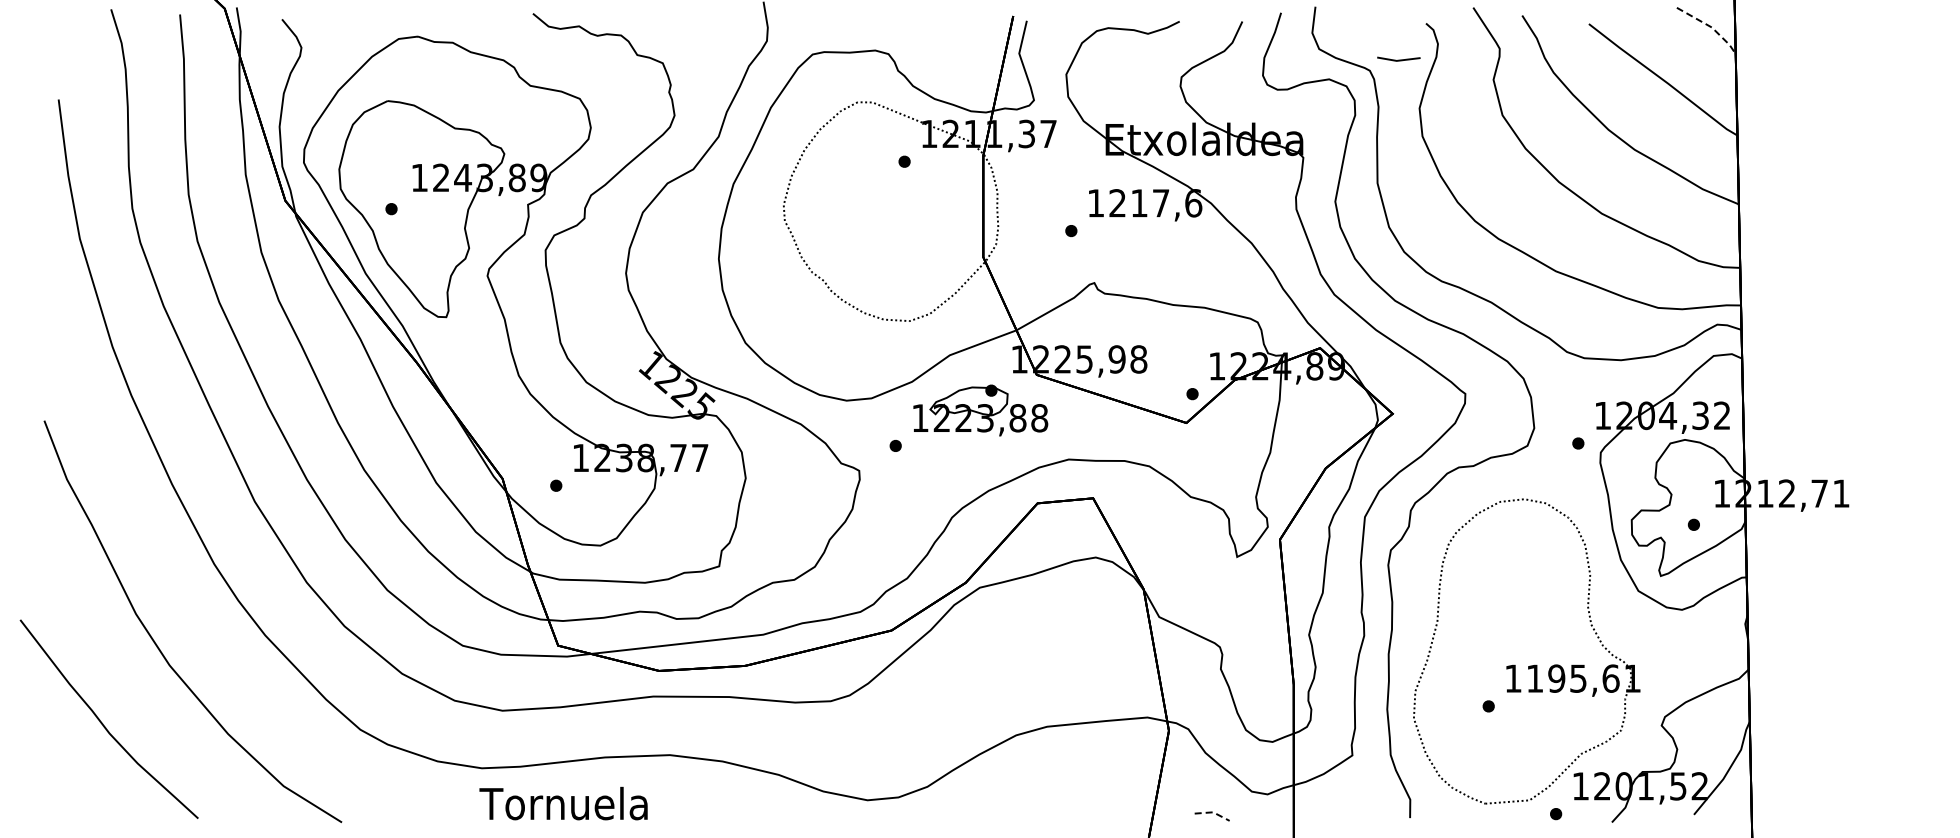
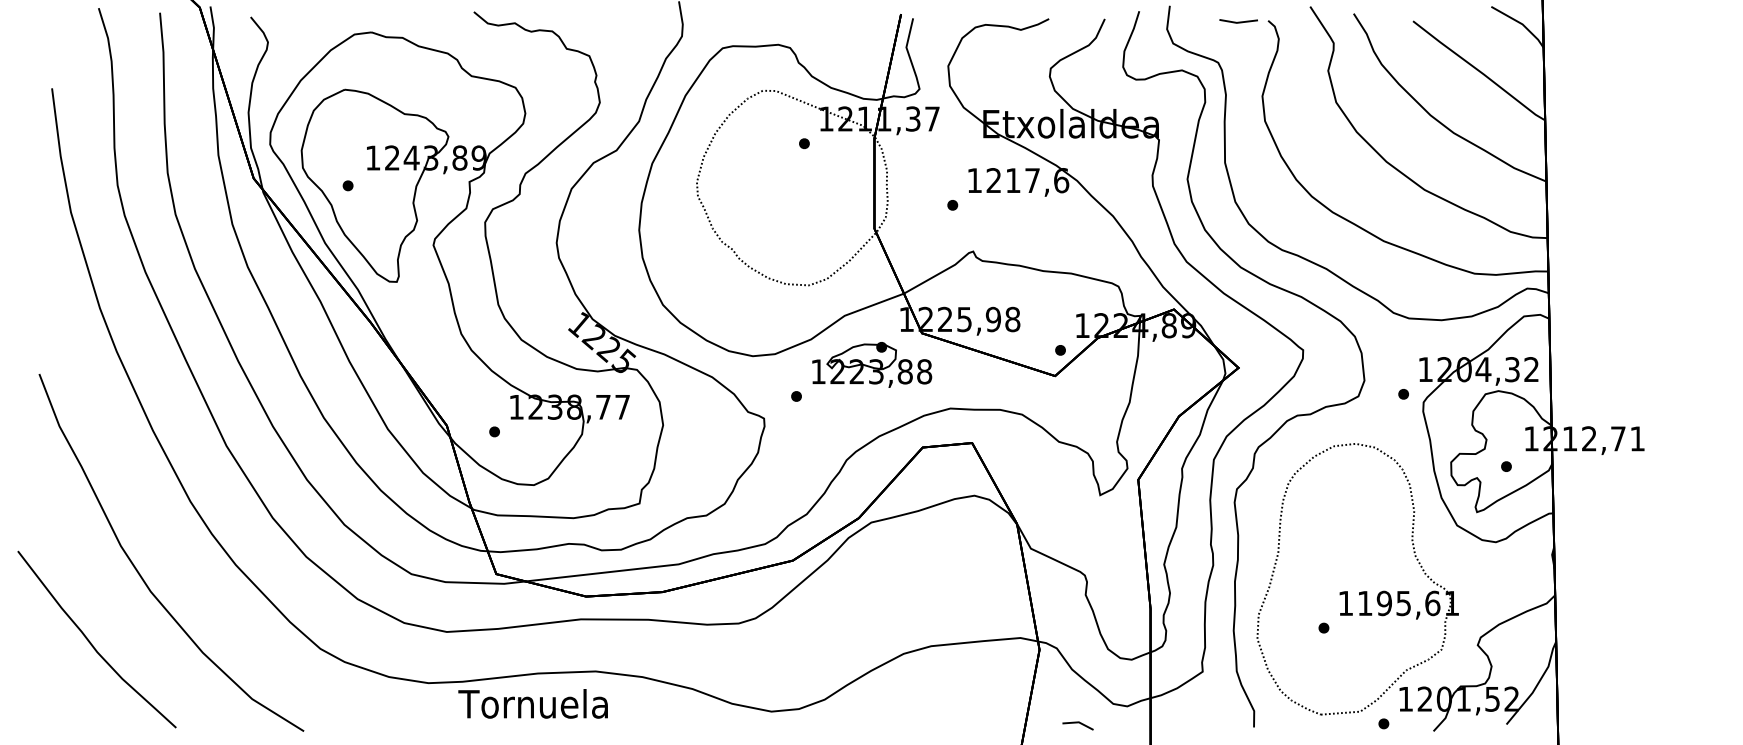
line: (1711, 27) -> (1522, 24), dashed -> solid
line: (1398, 59) -> (1238, 21), moved
text: (563, 803) -> (533, 703), moved
line: (1213, 812) -> (1079, 722), dashed -> solid

